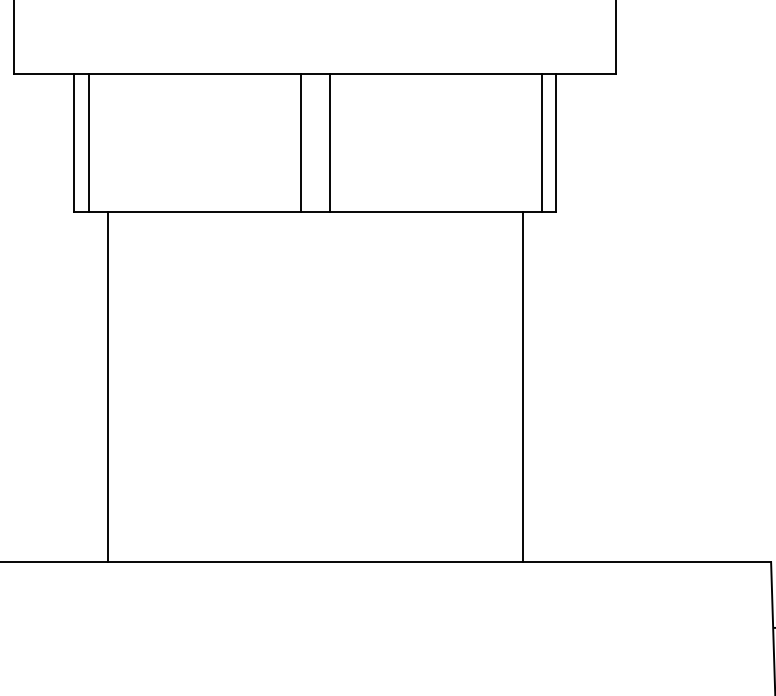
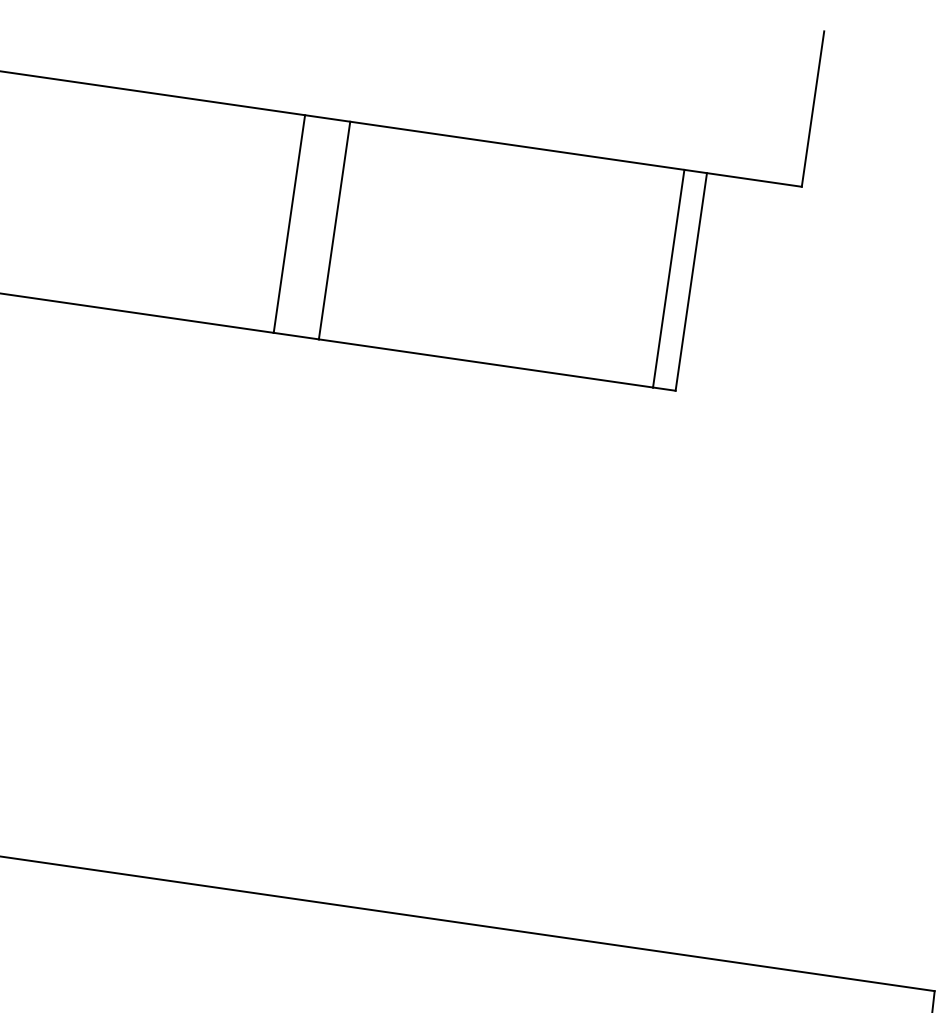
line: (522, 386) -> (583, 658), removed

